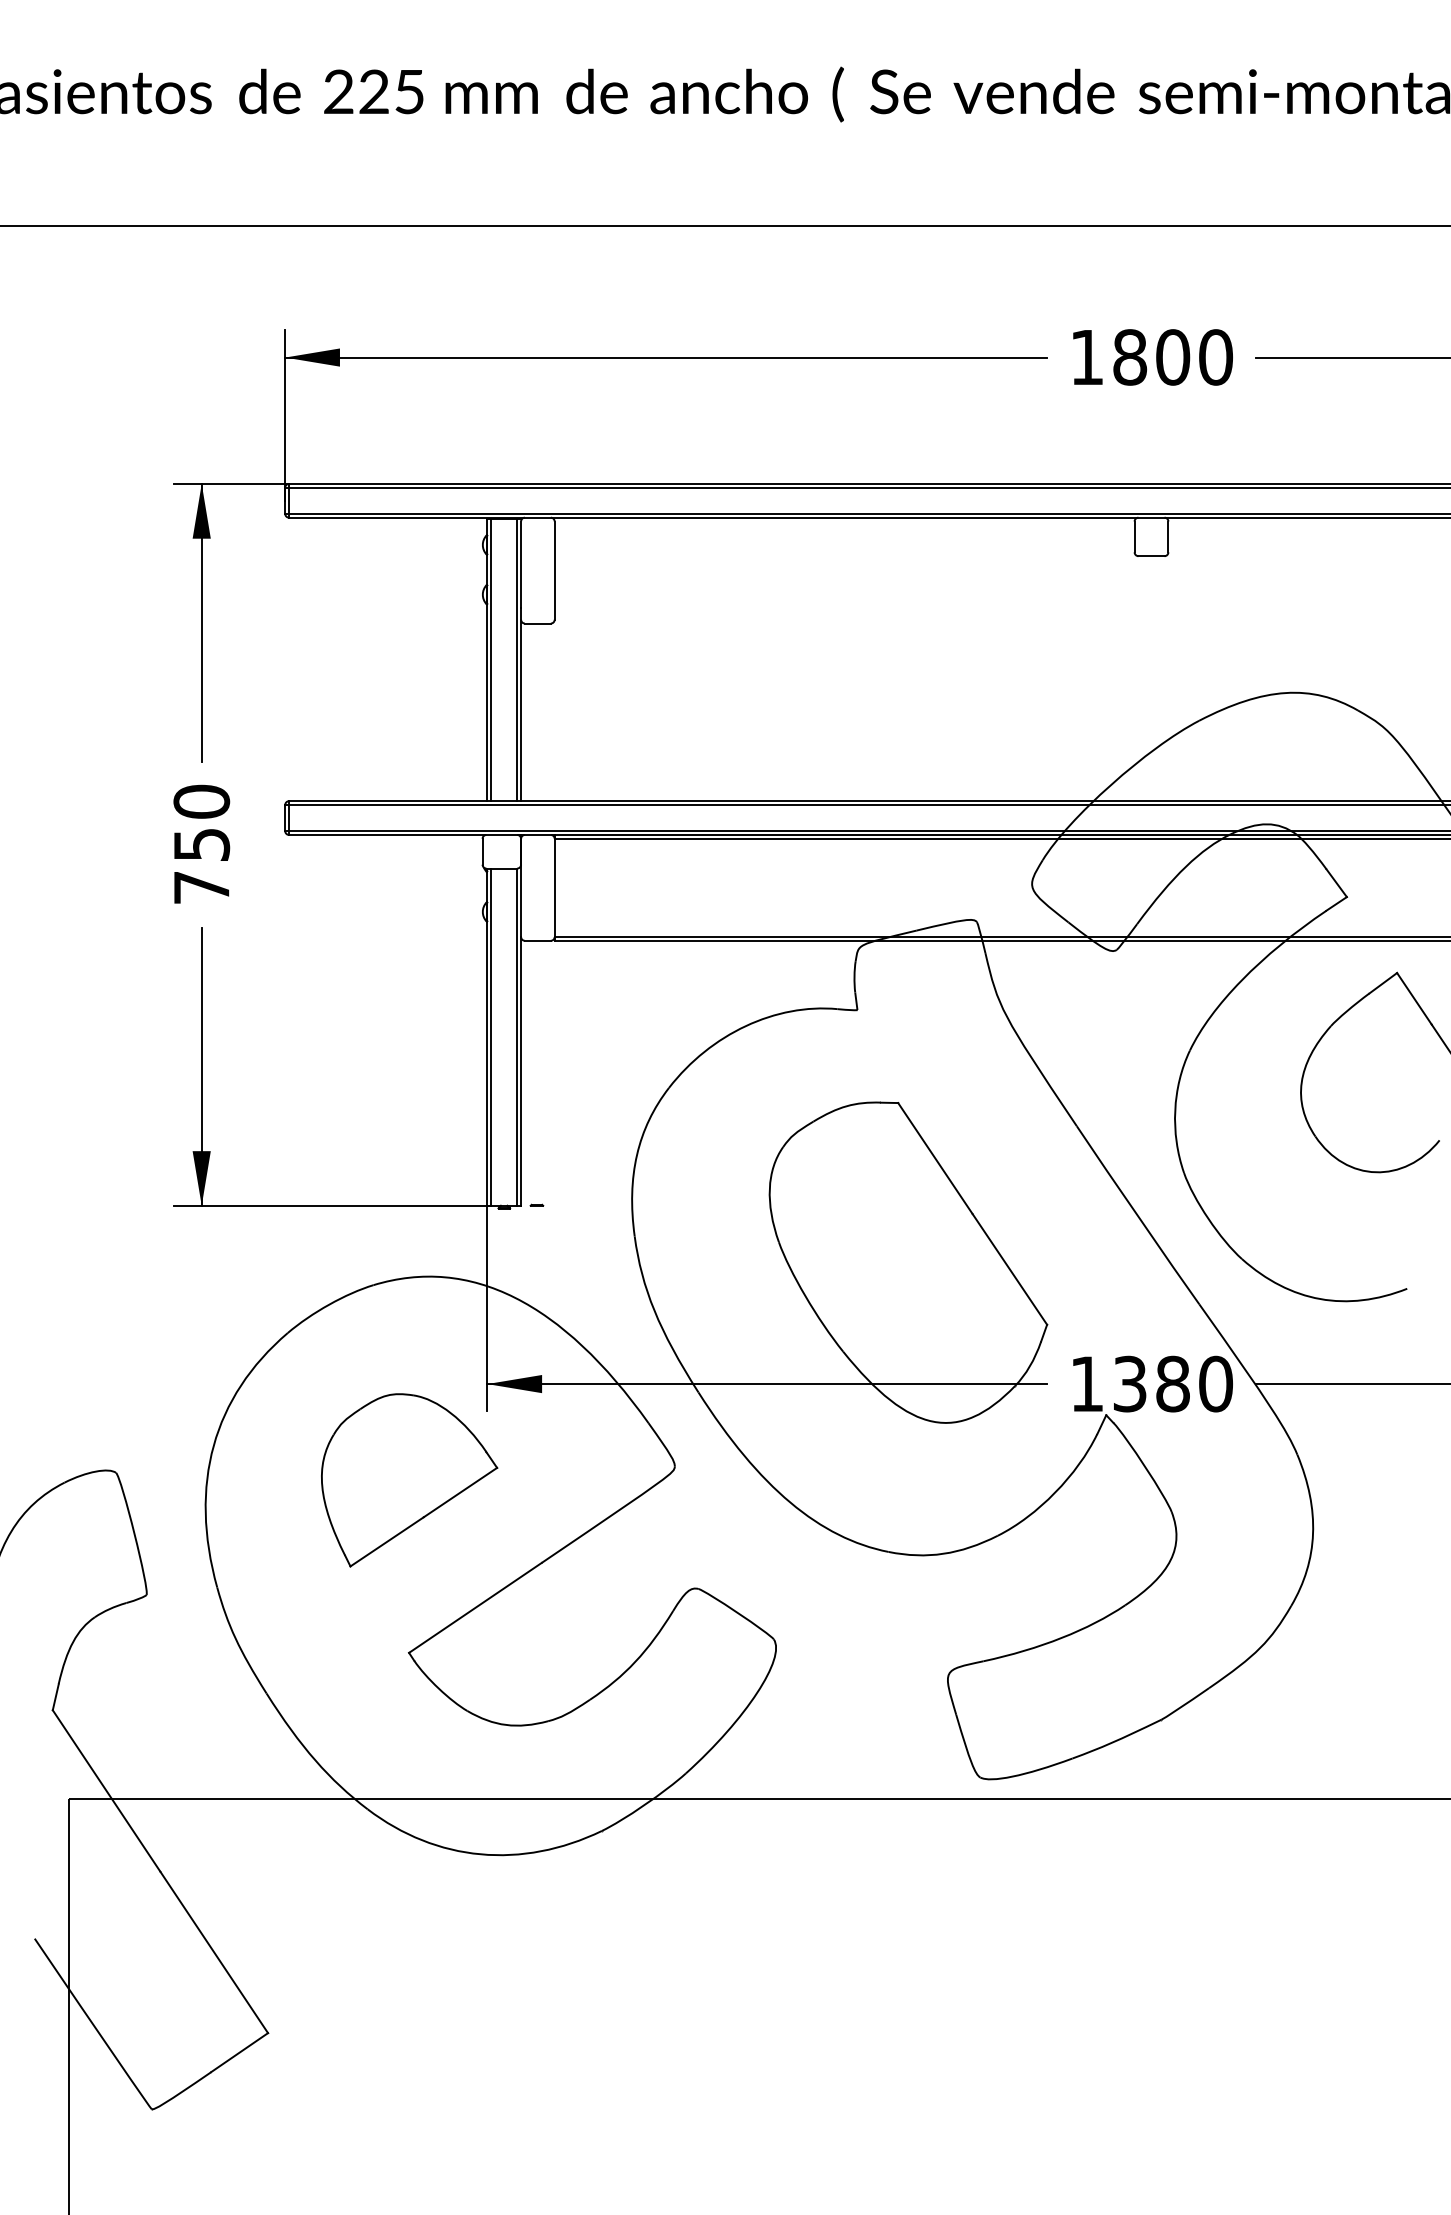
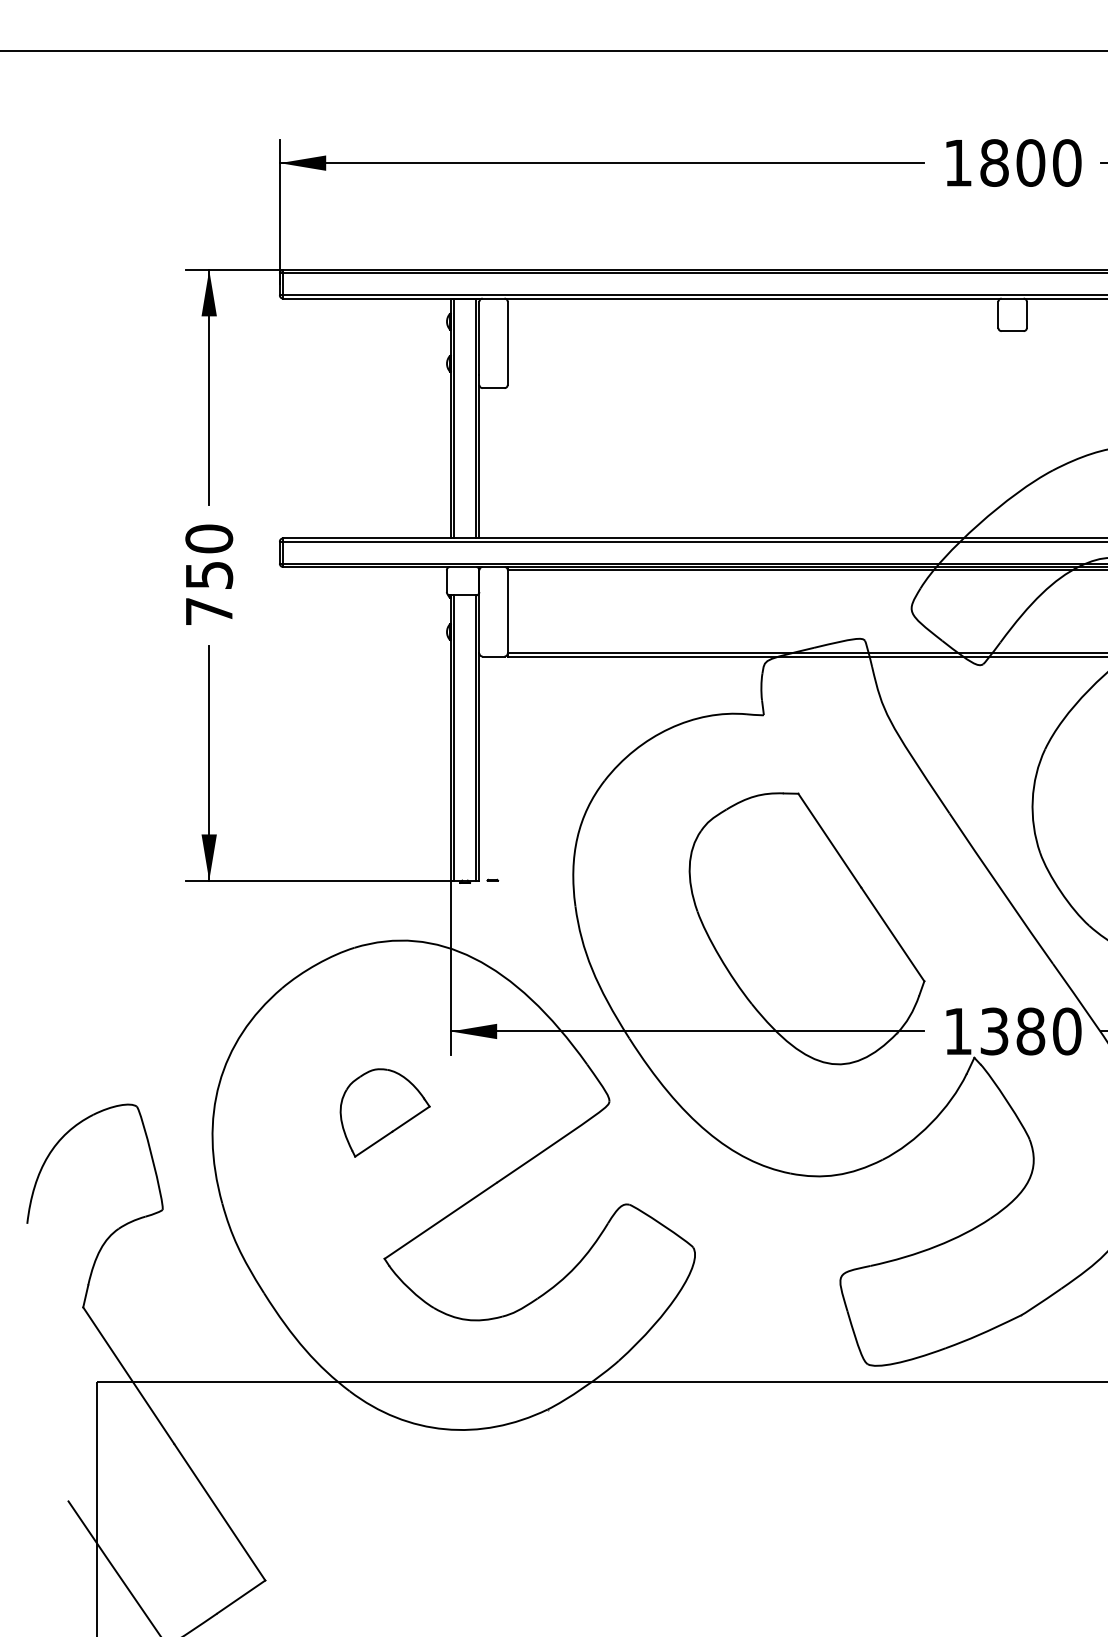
part: (409, 1480) -> (384, 1113), size x0.6

